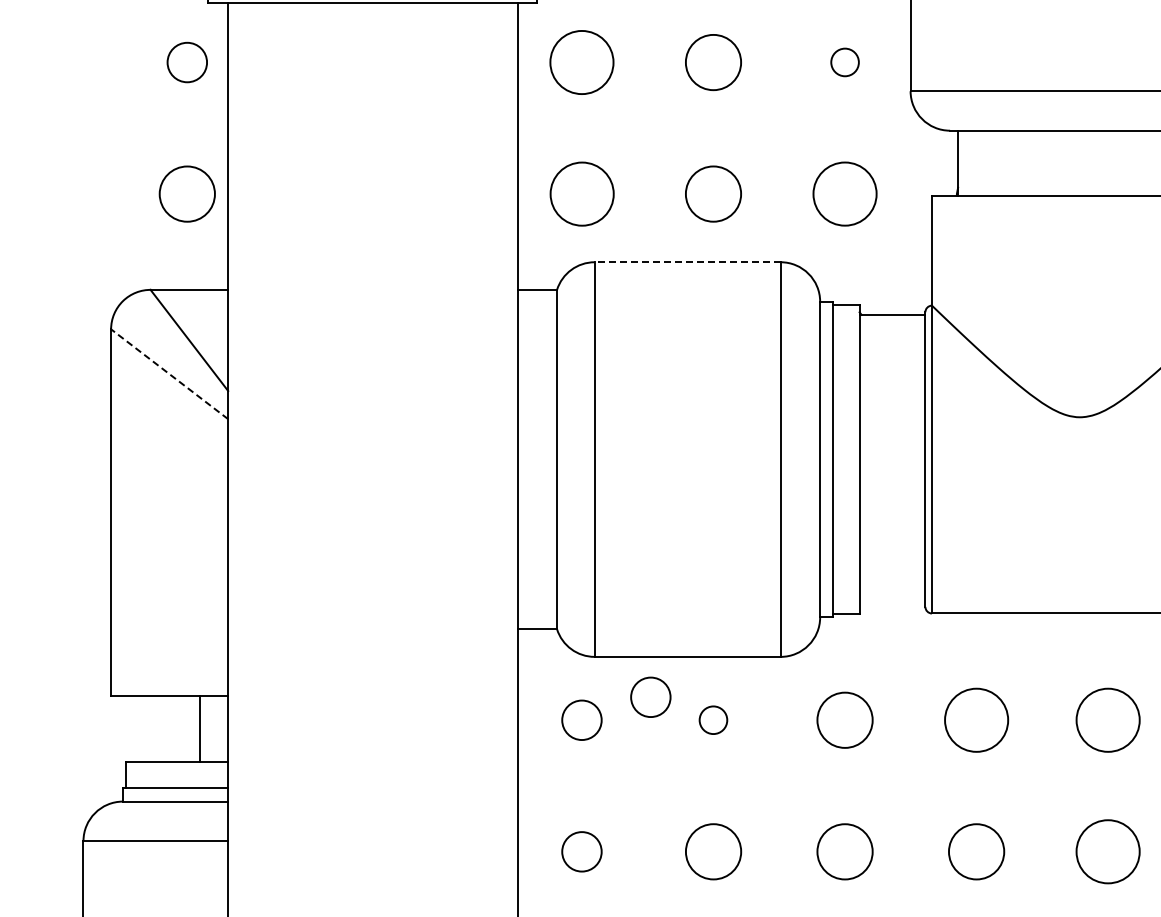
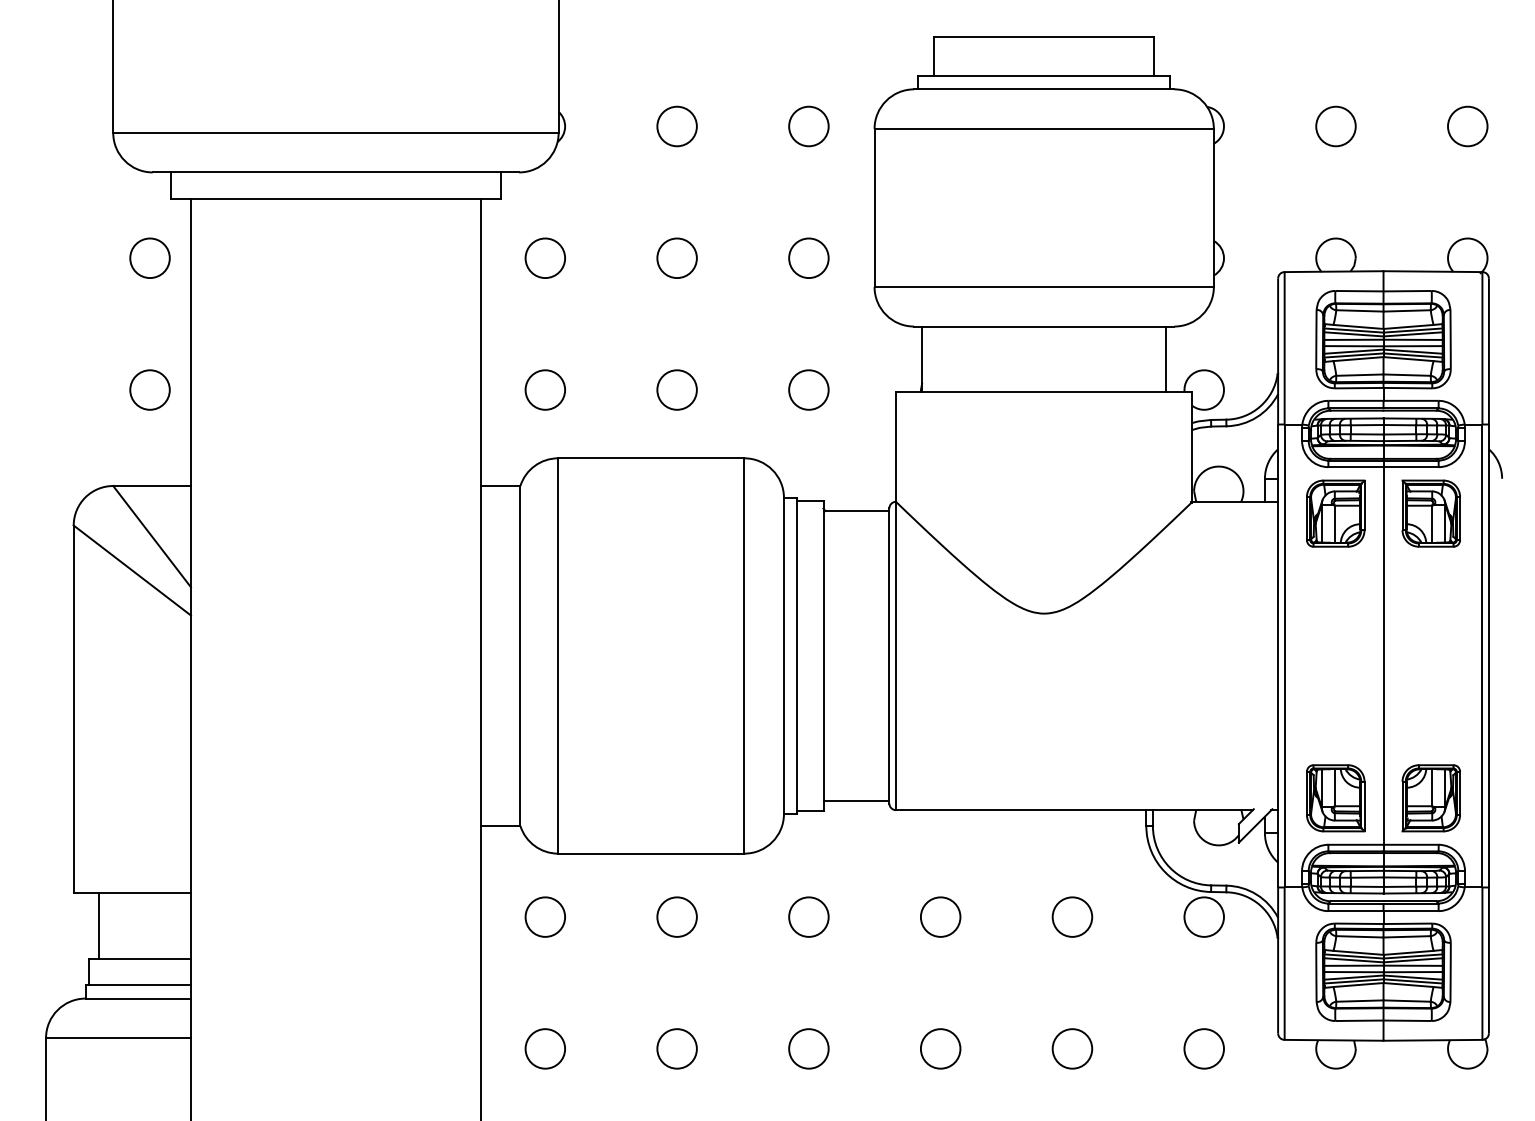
circle: (844, 61) -> (808, 257), size x1.43
circle: (582, 62) -> (545, 258), size x0.62
circle: (712, 62) -> (676, 258), size x0.71
circle: (186, 193) -> (149, 389), size x0.71
circle: (581, 193) -> (544, 389), size x0.62
circle: (712, 193) -> (676, 389), size x0.71
circle: (844, 193) -> (808, 389), size x0.62
line: (686, 262) -> (650, 458), dashed -> solid
line: (169, 374) -> (132, 570), dashed -> solid
line: (892, 603) -> (856, 800), added
circle: (649, 696) -> (613, 893), removed
circle: (712, 719) -> (676, 916), size x1.43
circle: (844, 719) -> (808, 916), size x0.71
circle: (976, 719) -> (940, 916), size x0.62
circle: (1108, 719) -> (1072, 916), size x0.62
line: (199, 729) -> (98, 926), moved
circle: (712, 851) -> (676, 1048), size x0.71
circle: (844, 851) -> (808, 1048), size x0.71
circle: (976, 851) -> (940, 1048), size x0.71
circle: (1108, 851) -> (1072, 1048), size x0.62

